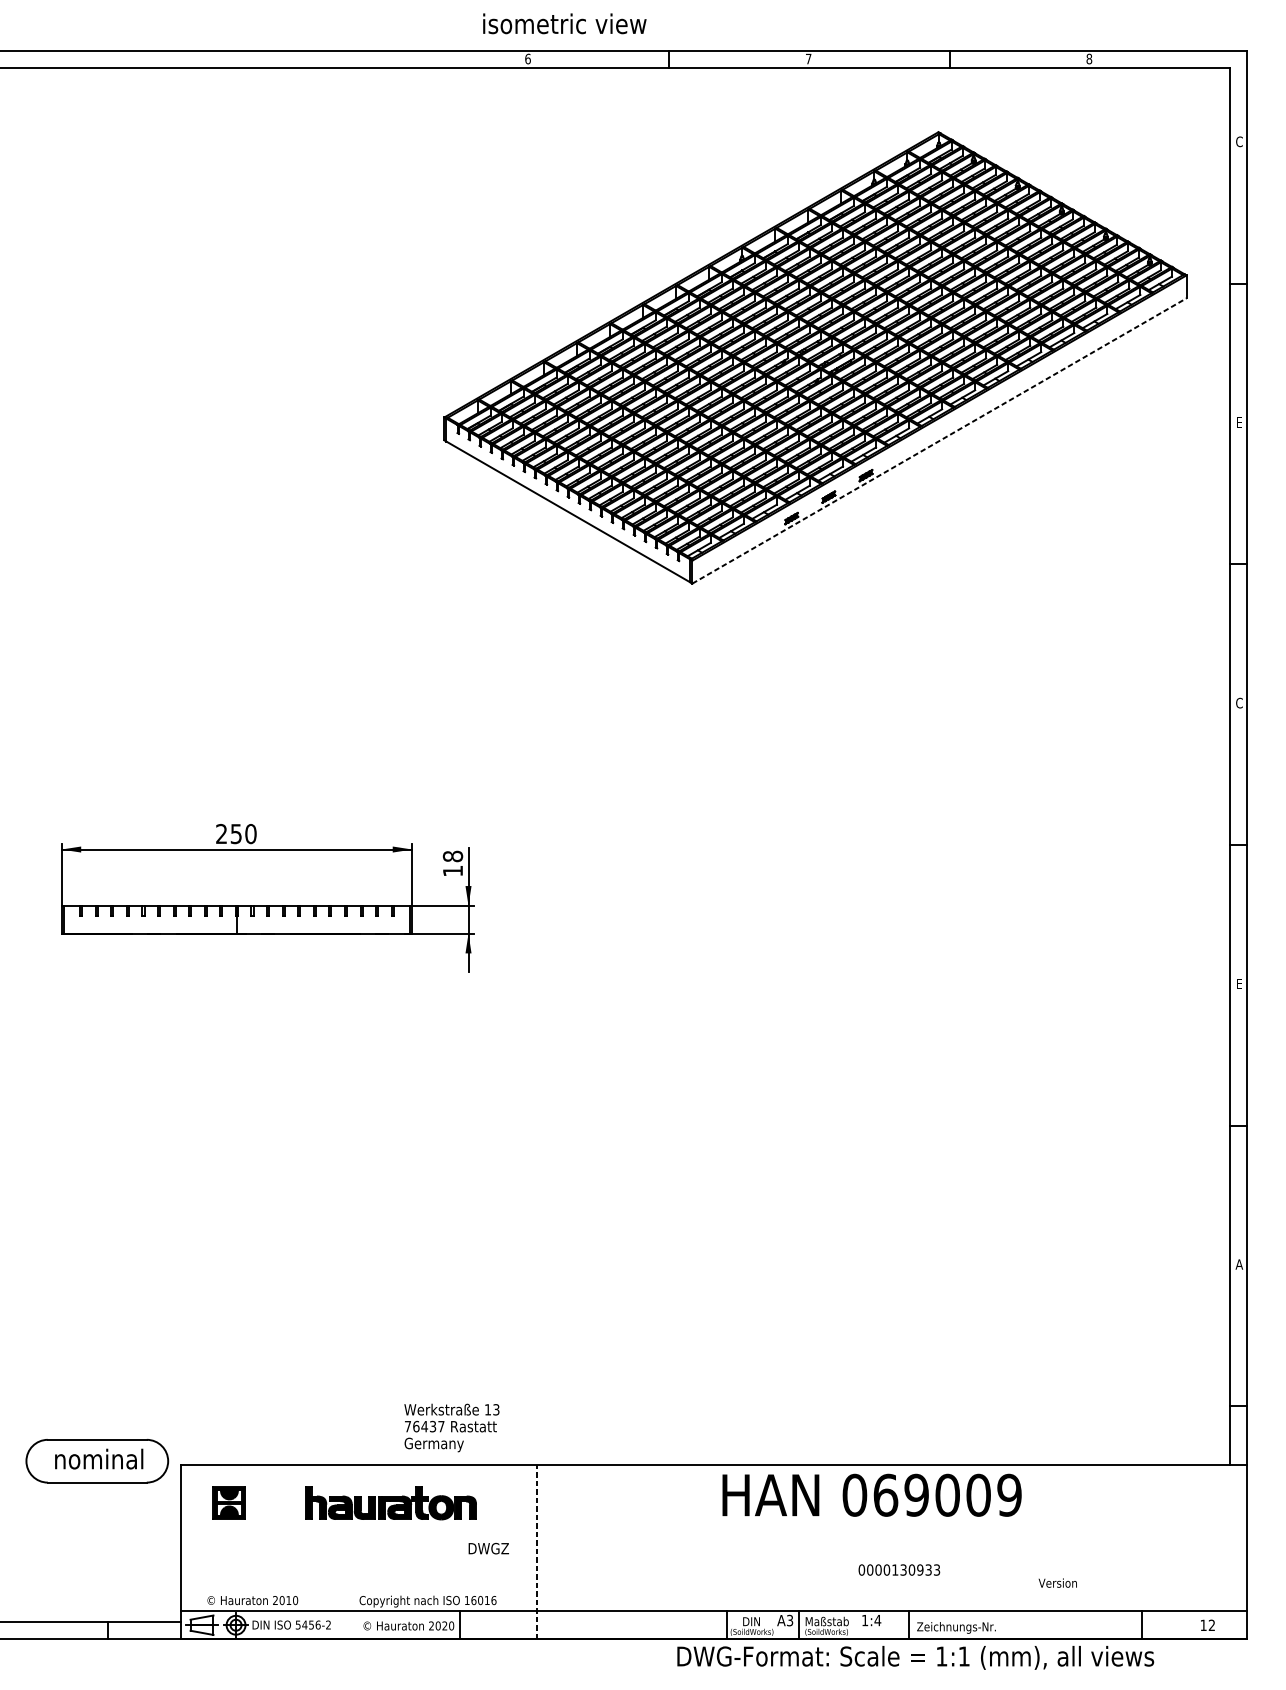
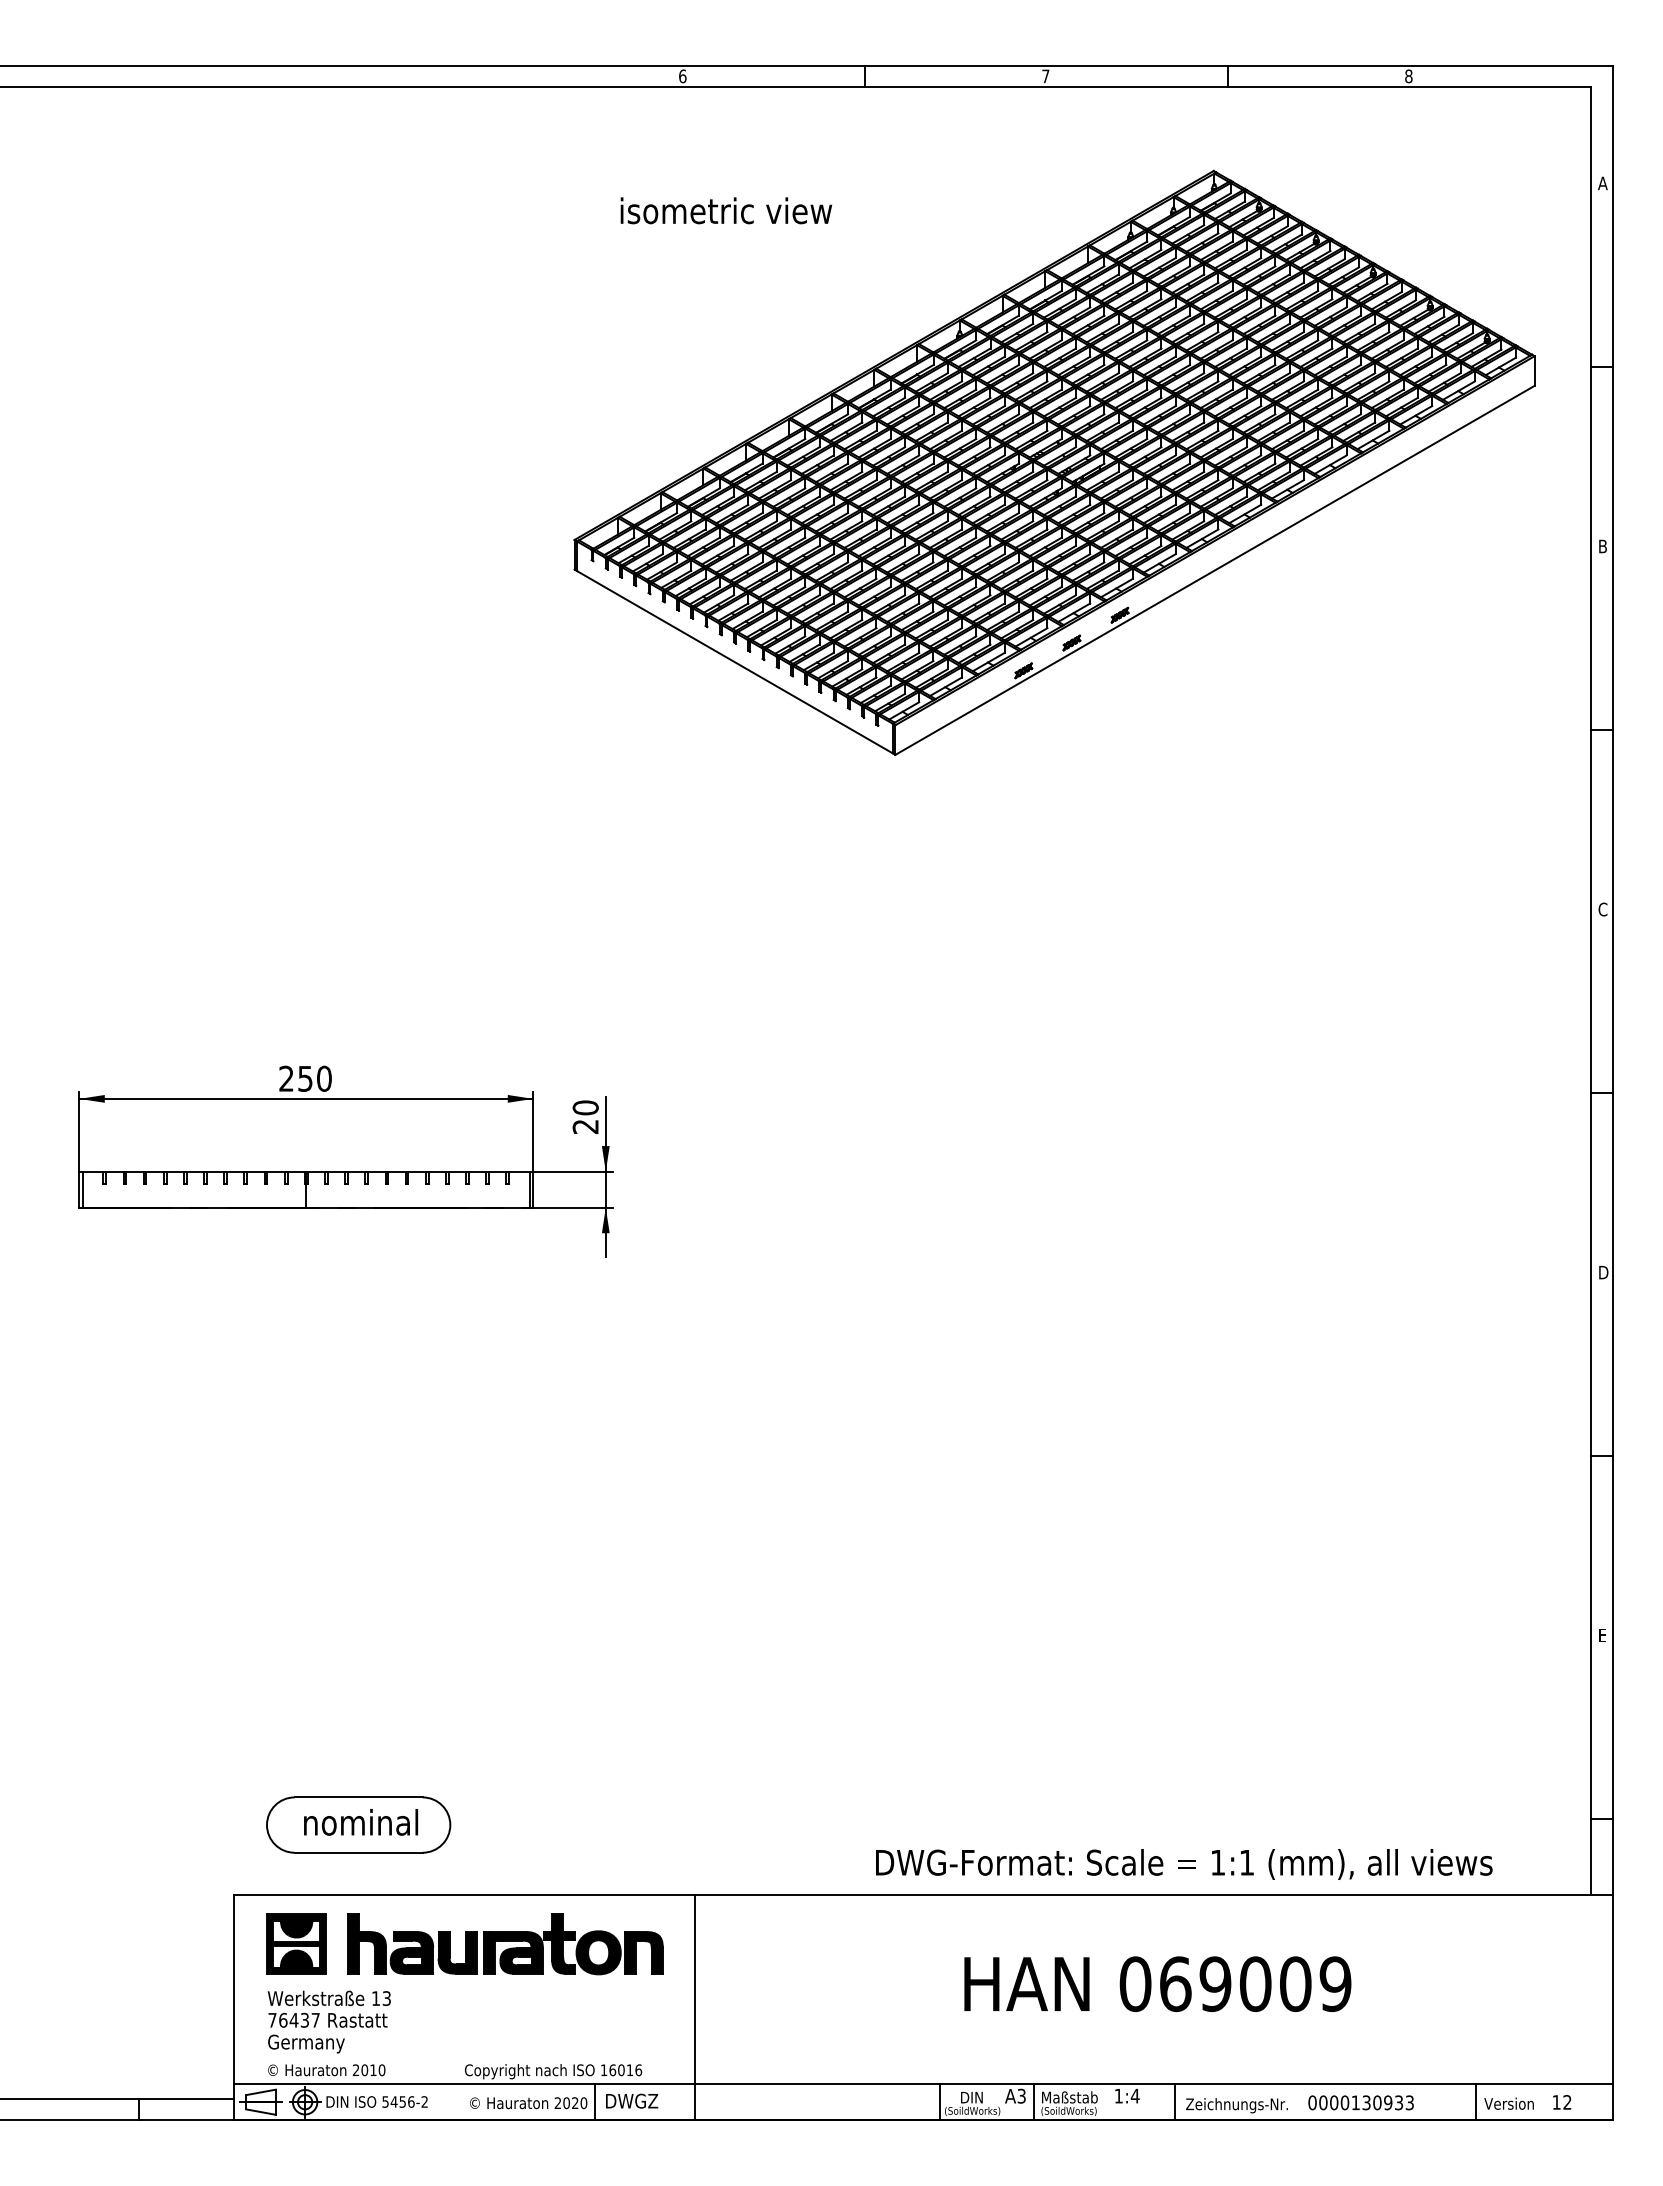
text: (564, 23) -> (726, 210), moved
text: (1239, 141) -> (1602, 183), C -> A
text: (1239, 422) -> (1602, 546), E -> B
line: (939, 441) -> (1215, 570), dashed -> solid
text: (452, 863) -> (585, 1116), 18 -> 20
text: (1239, 983) -> (1603, 1272), E -> D
text: (1239, 1264) -> (1602, 1635), A -> E
text: (451, 1427) -> (328, 2021), moved
part: (97, 1460) -> (358, 1824), moved
text: (871, 1495) -> (1157, 1984), moved
part: (229, 1502) -> (296, 1943), size x1.43
part: (390, 1503) -> (505, 1944), size x1.43
text: (489, 1548) -> (632, 2100), moved
line: (537, 1551) -> (694, 2007), dashed -> solid
text: (898, 1569) -> (1360, 2102), moved
text: (1057, 1582) -> (1508, 2103), moved
text: (915, 1657) -> (1184, 1864), moved

